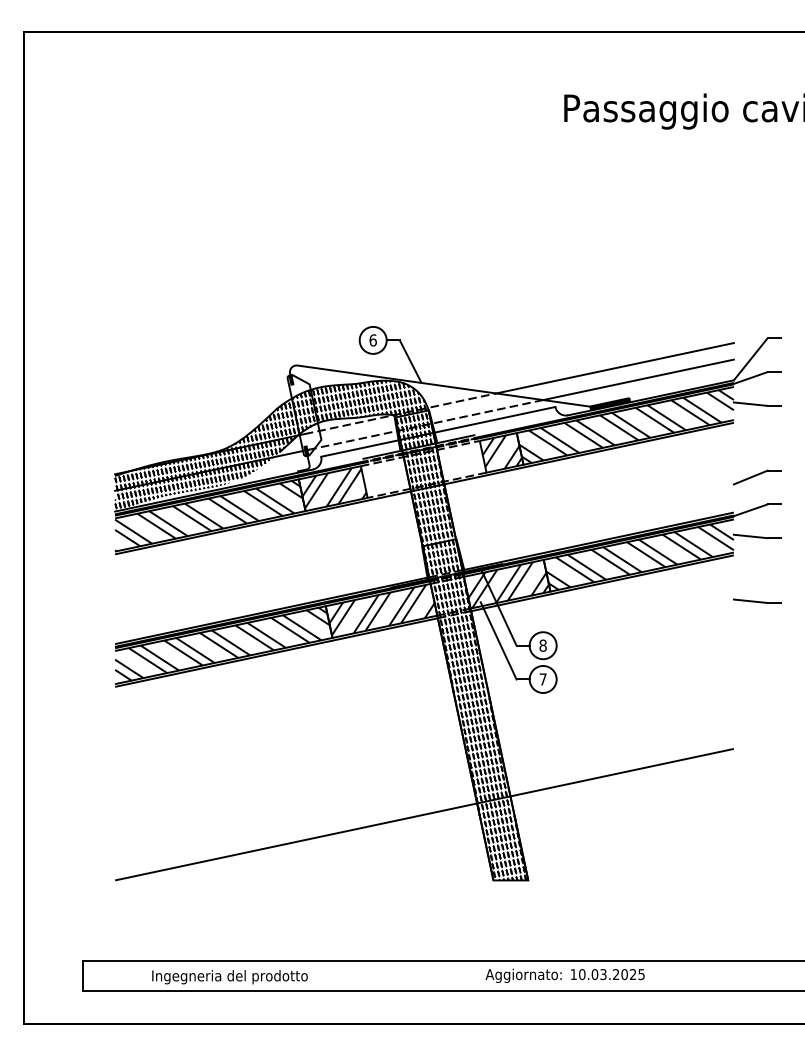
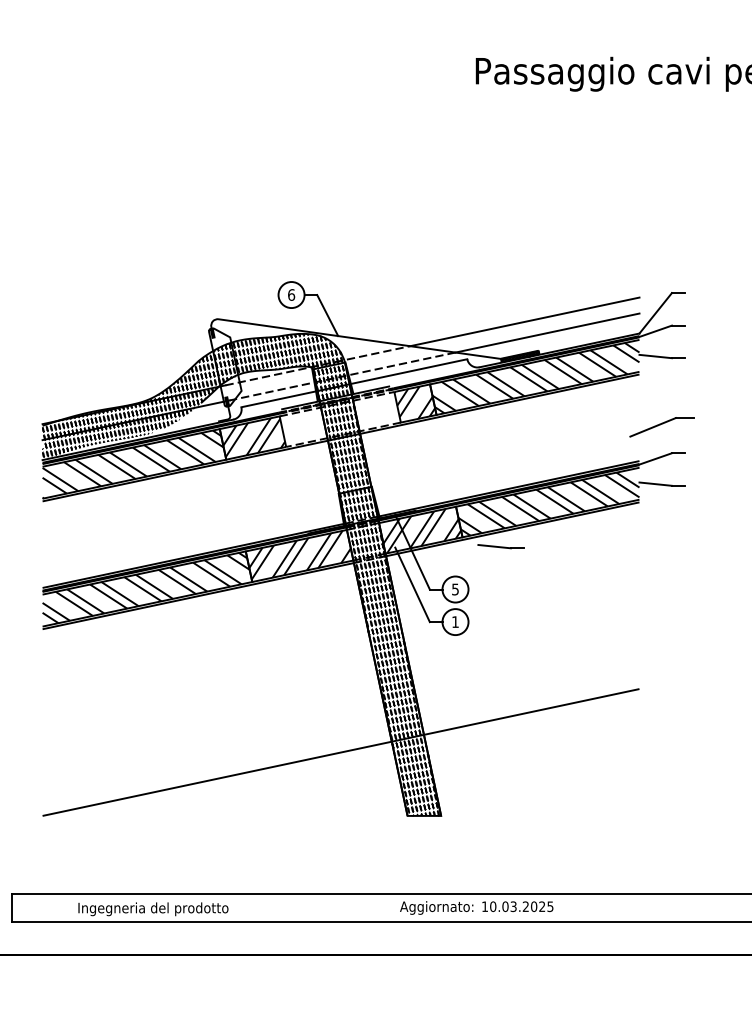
part: (757, 477) -> (662, 427), size x1.4
line: (757, 601) -> (501, 546), moved
text: (542, 645) -> (454, 589), 8 -> 5
text: (542, 679) -> (454, 622), 7 -> 1

